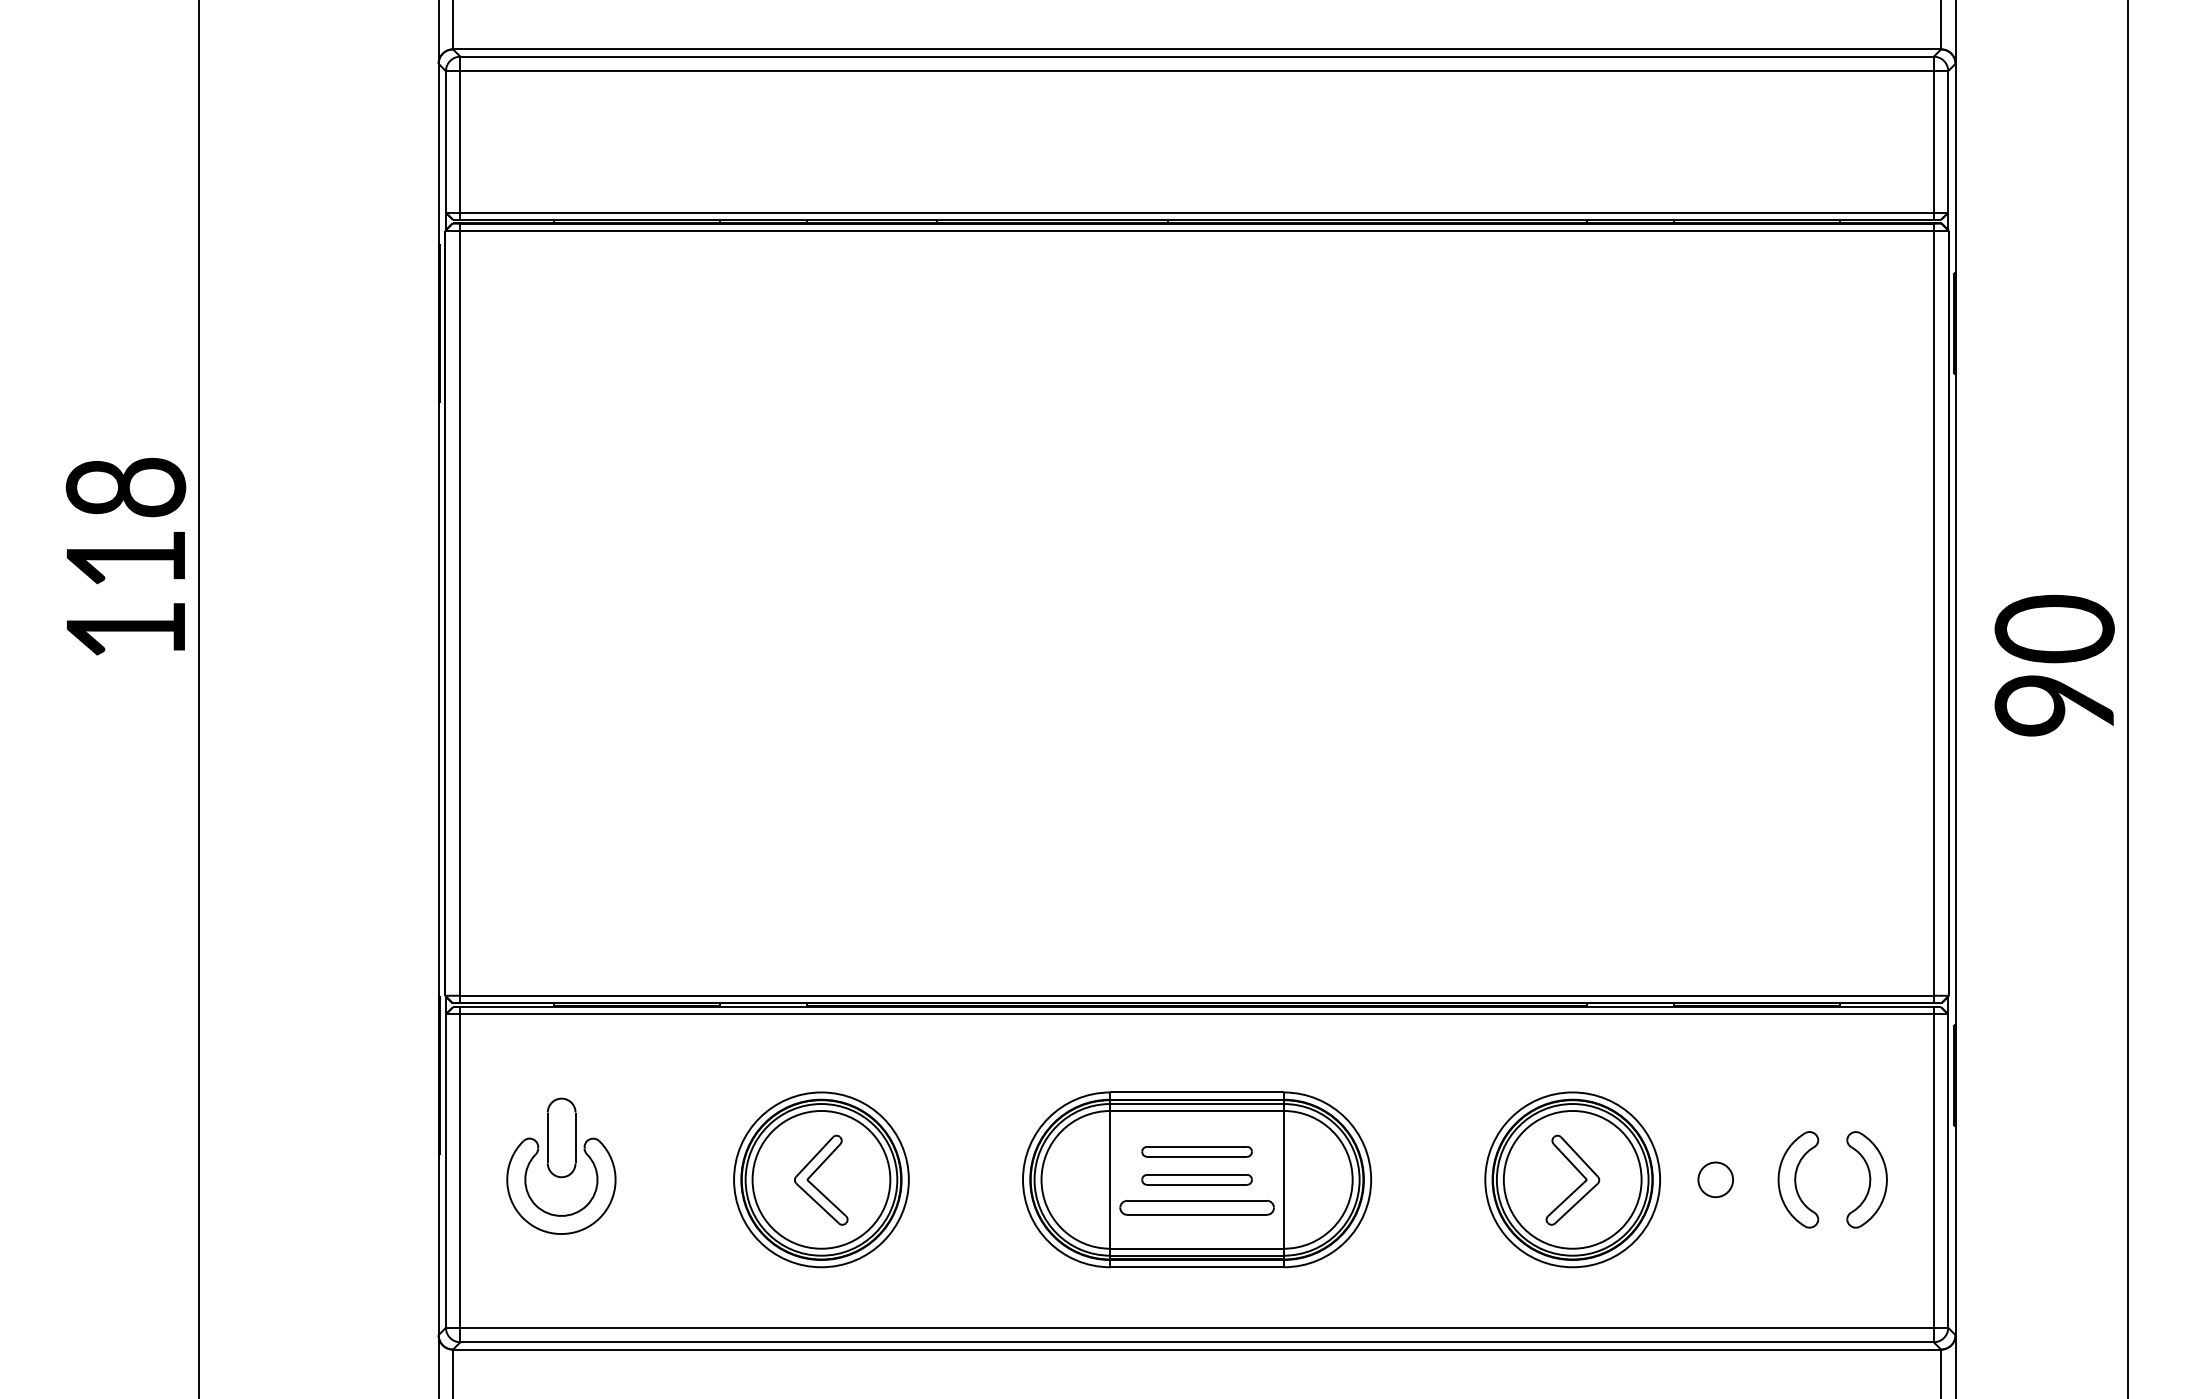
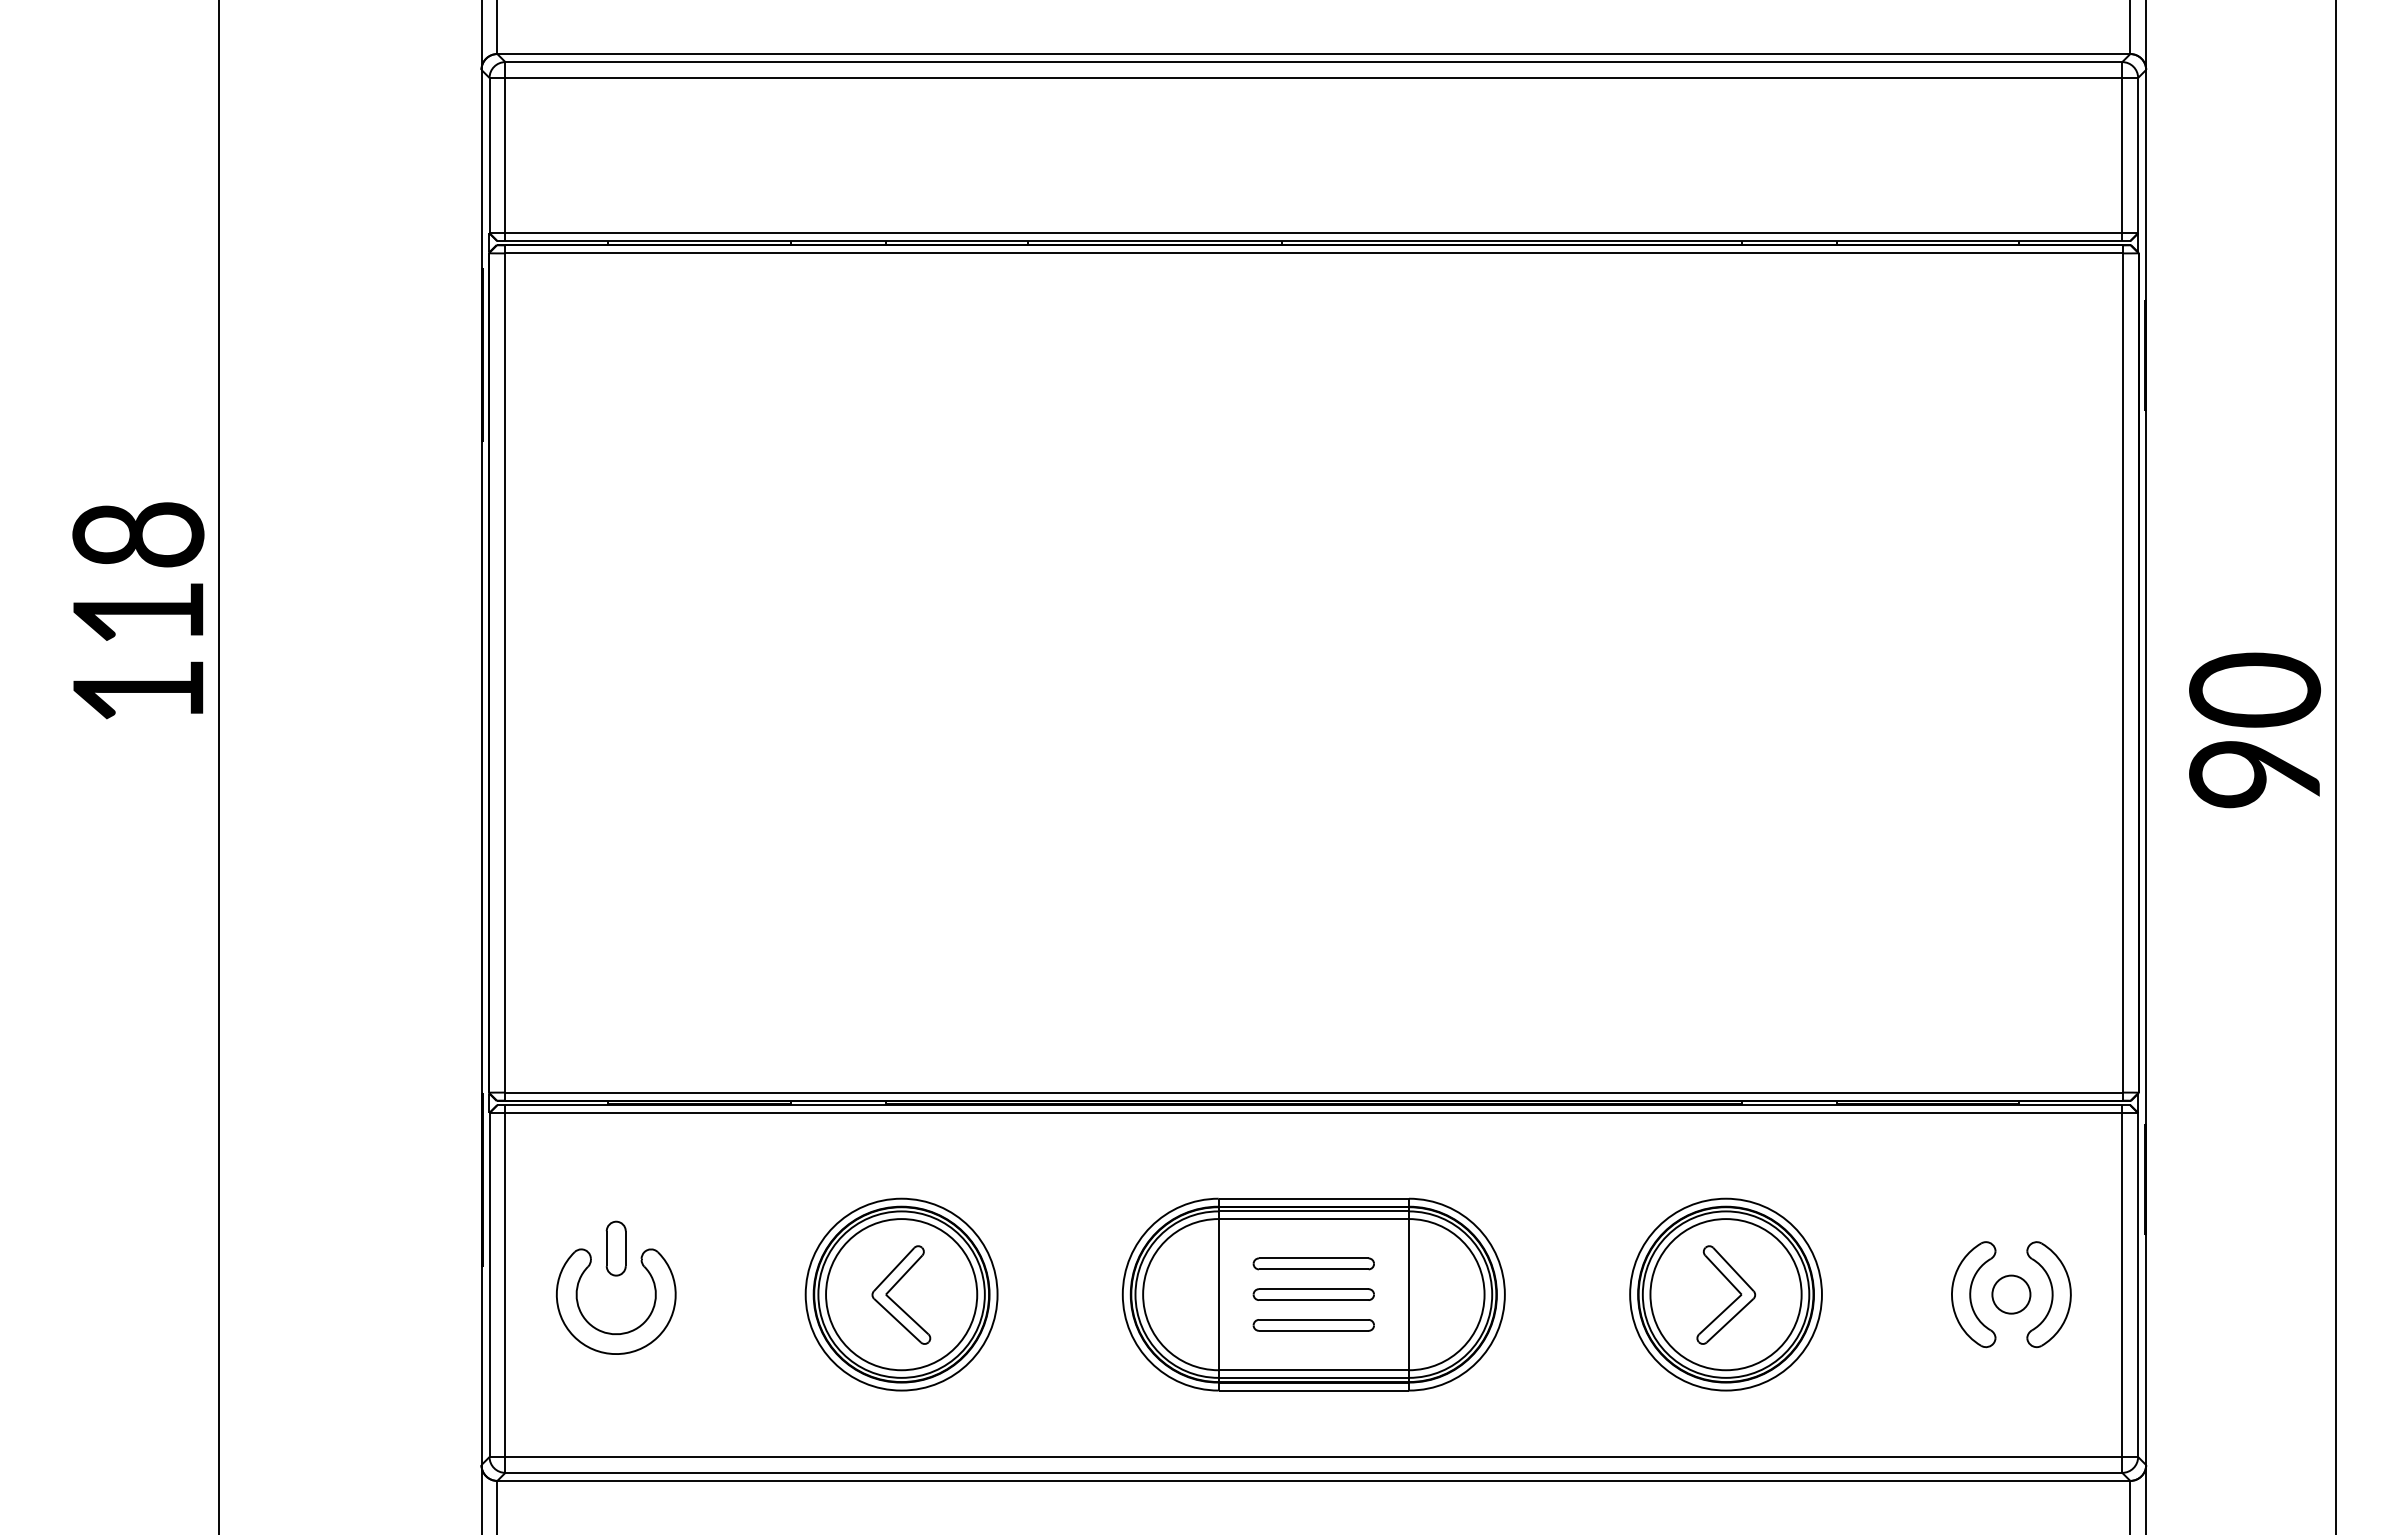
part: (560, 1137) -> (615, 1248), size x0.62
part: (1715, 1179) -> (2011, 1294), moved
part: (1196, 1207) -> (1313, 1324), size x0.71

